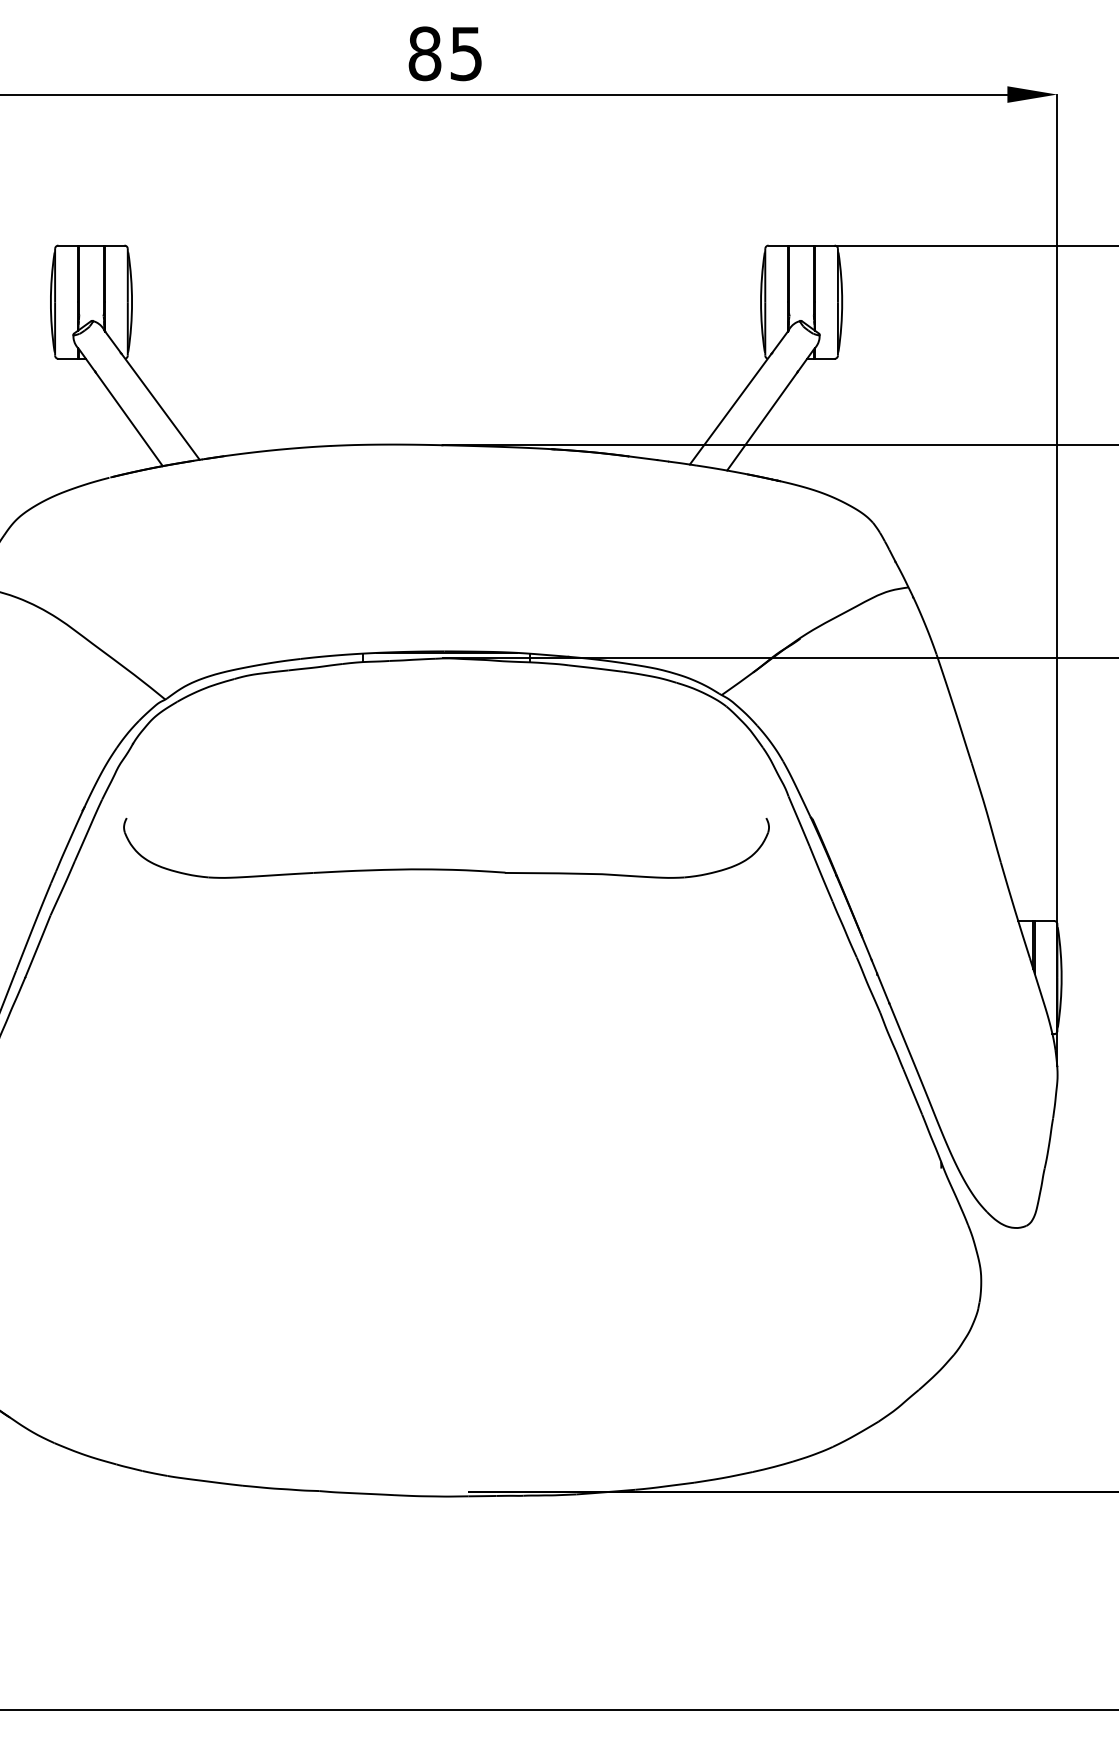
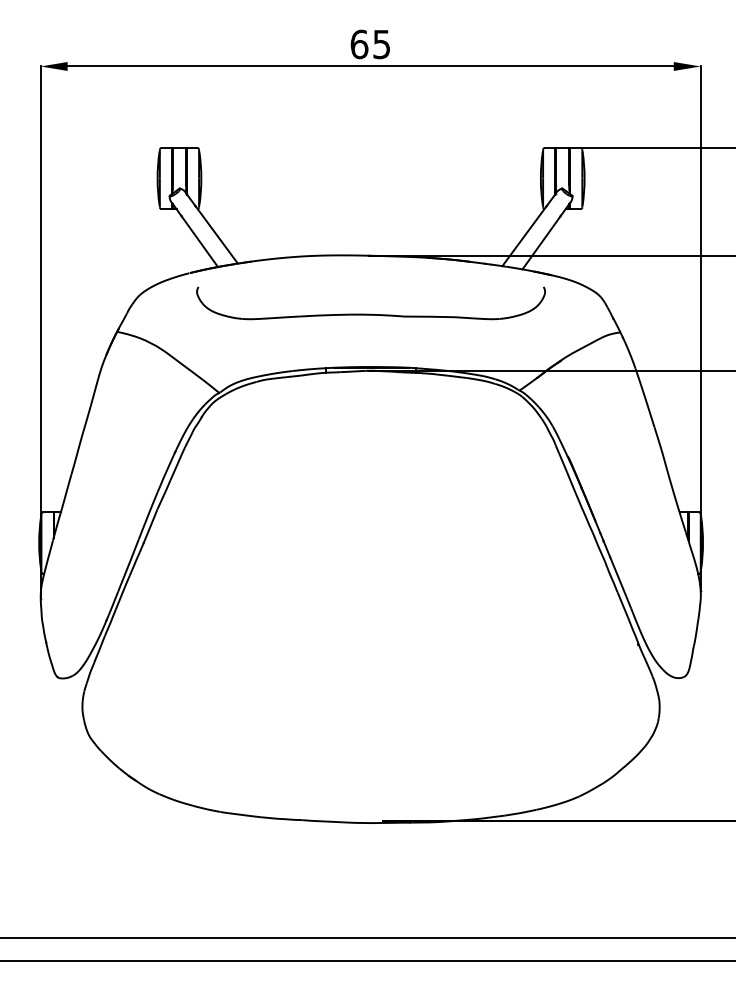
text: (425, 53) -> (359, 44), 85 -> 65
part: (445, 867) -> (370, 313), moved

